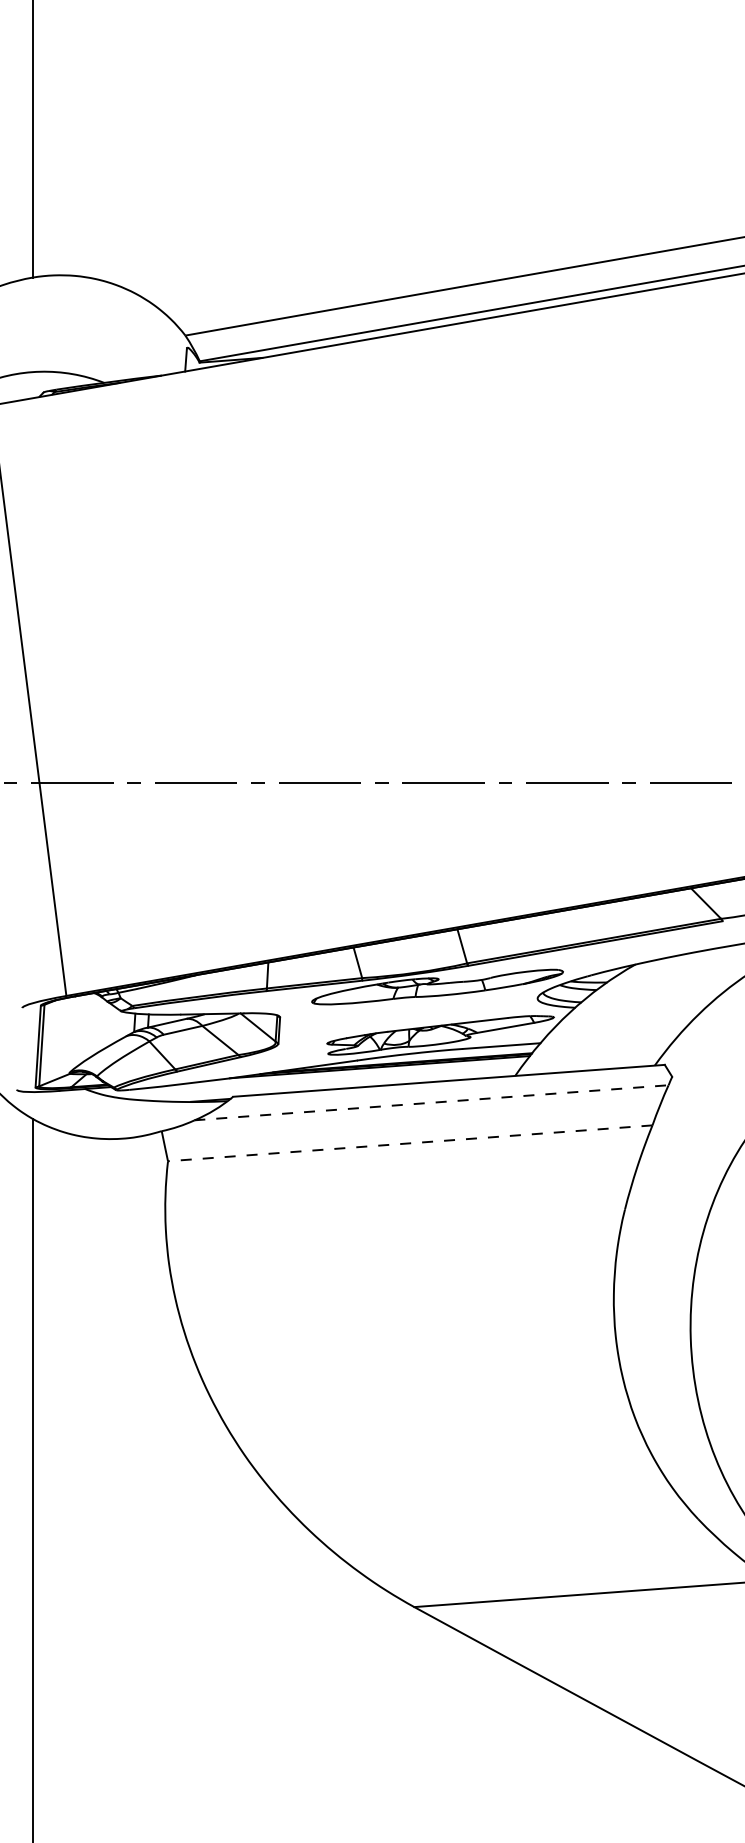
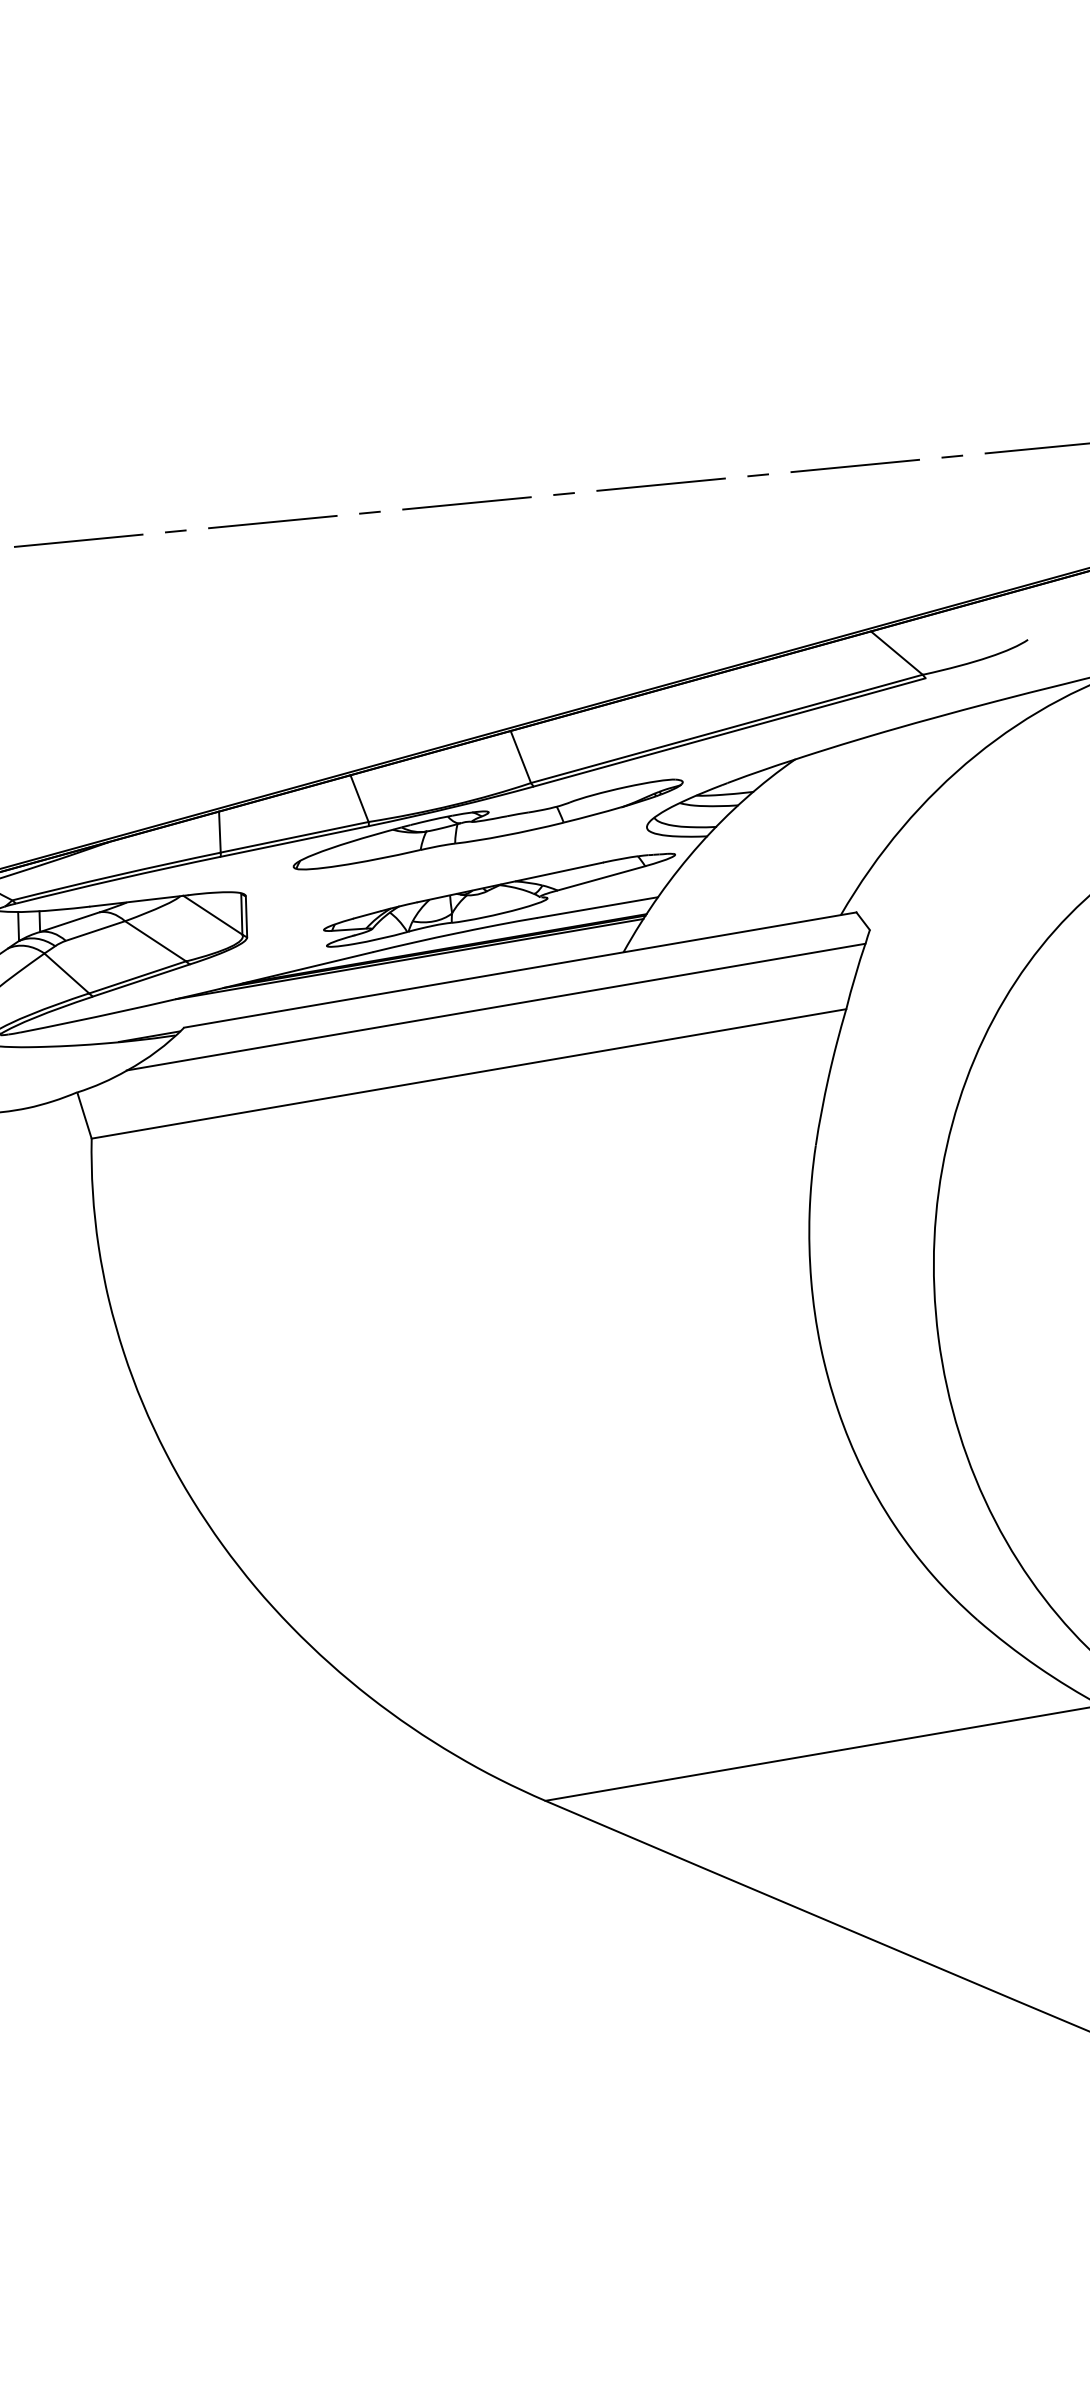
line: (431, 1102) -> (496, 1006), dashed -> solid
line: (410, 1143) -> (469, 1074), dashed -> solid

